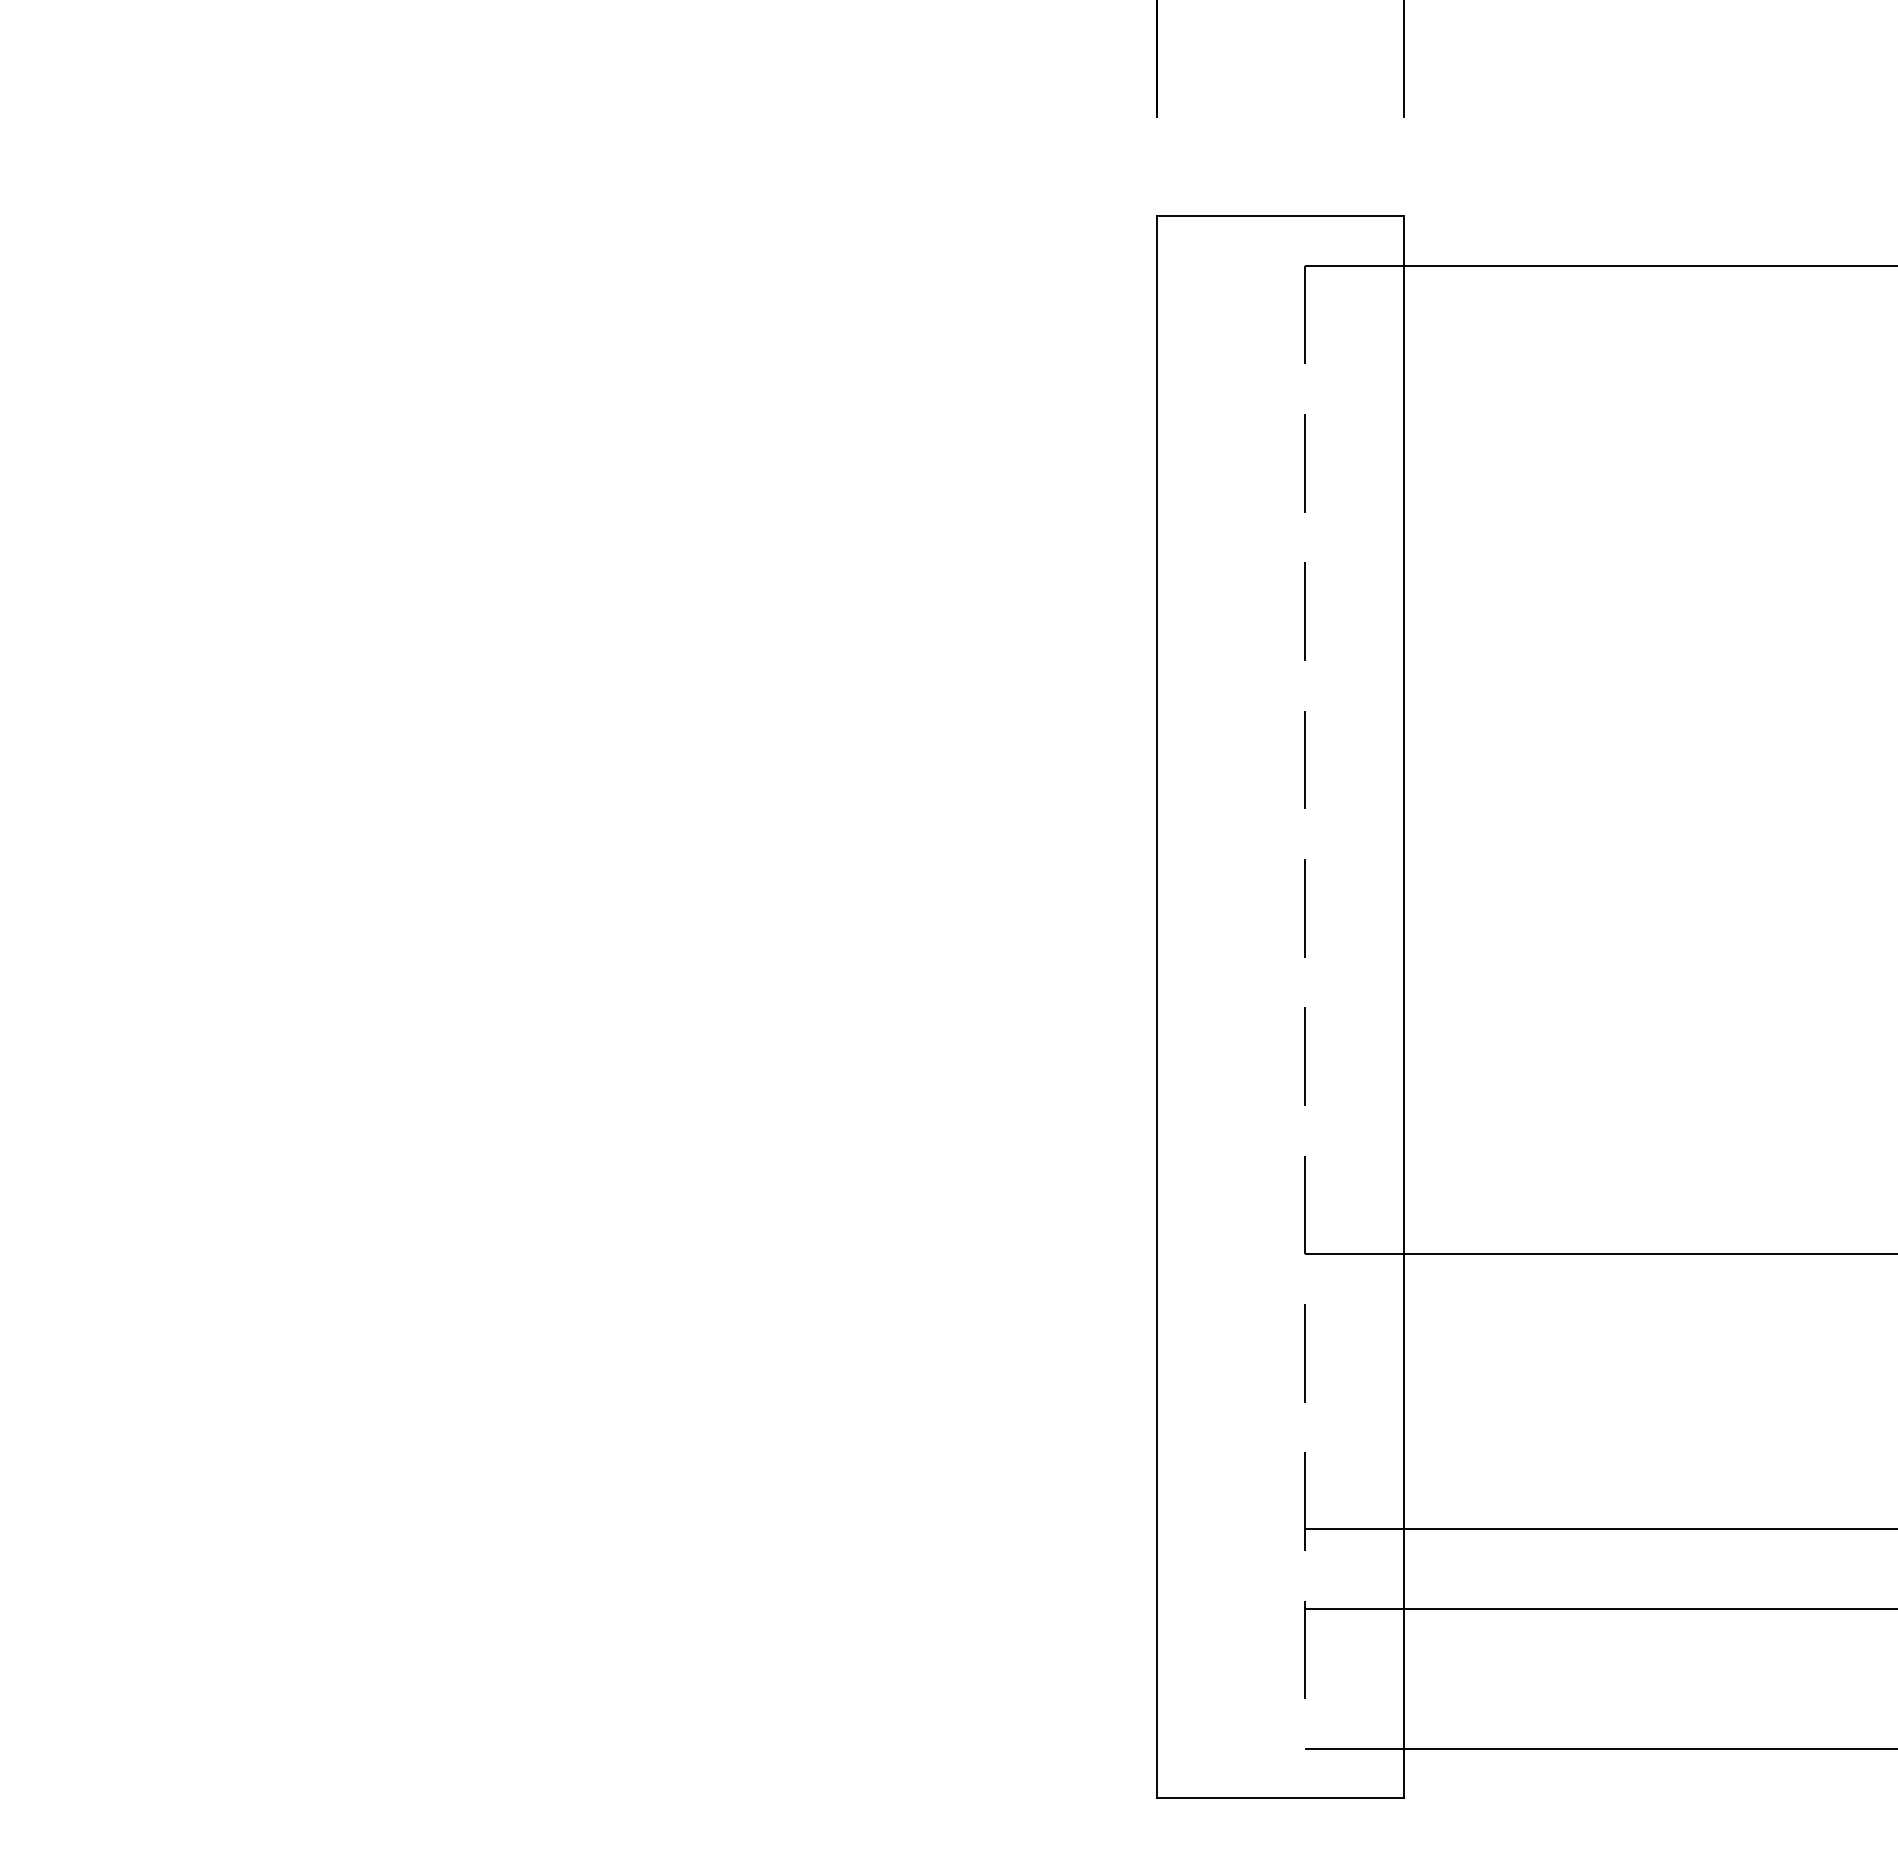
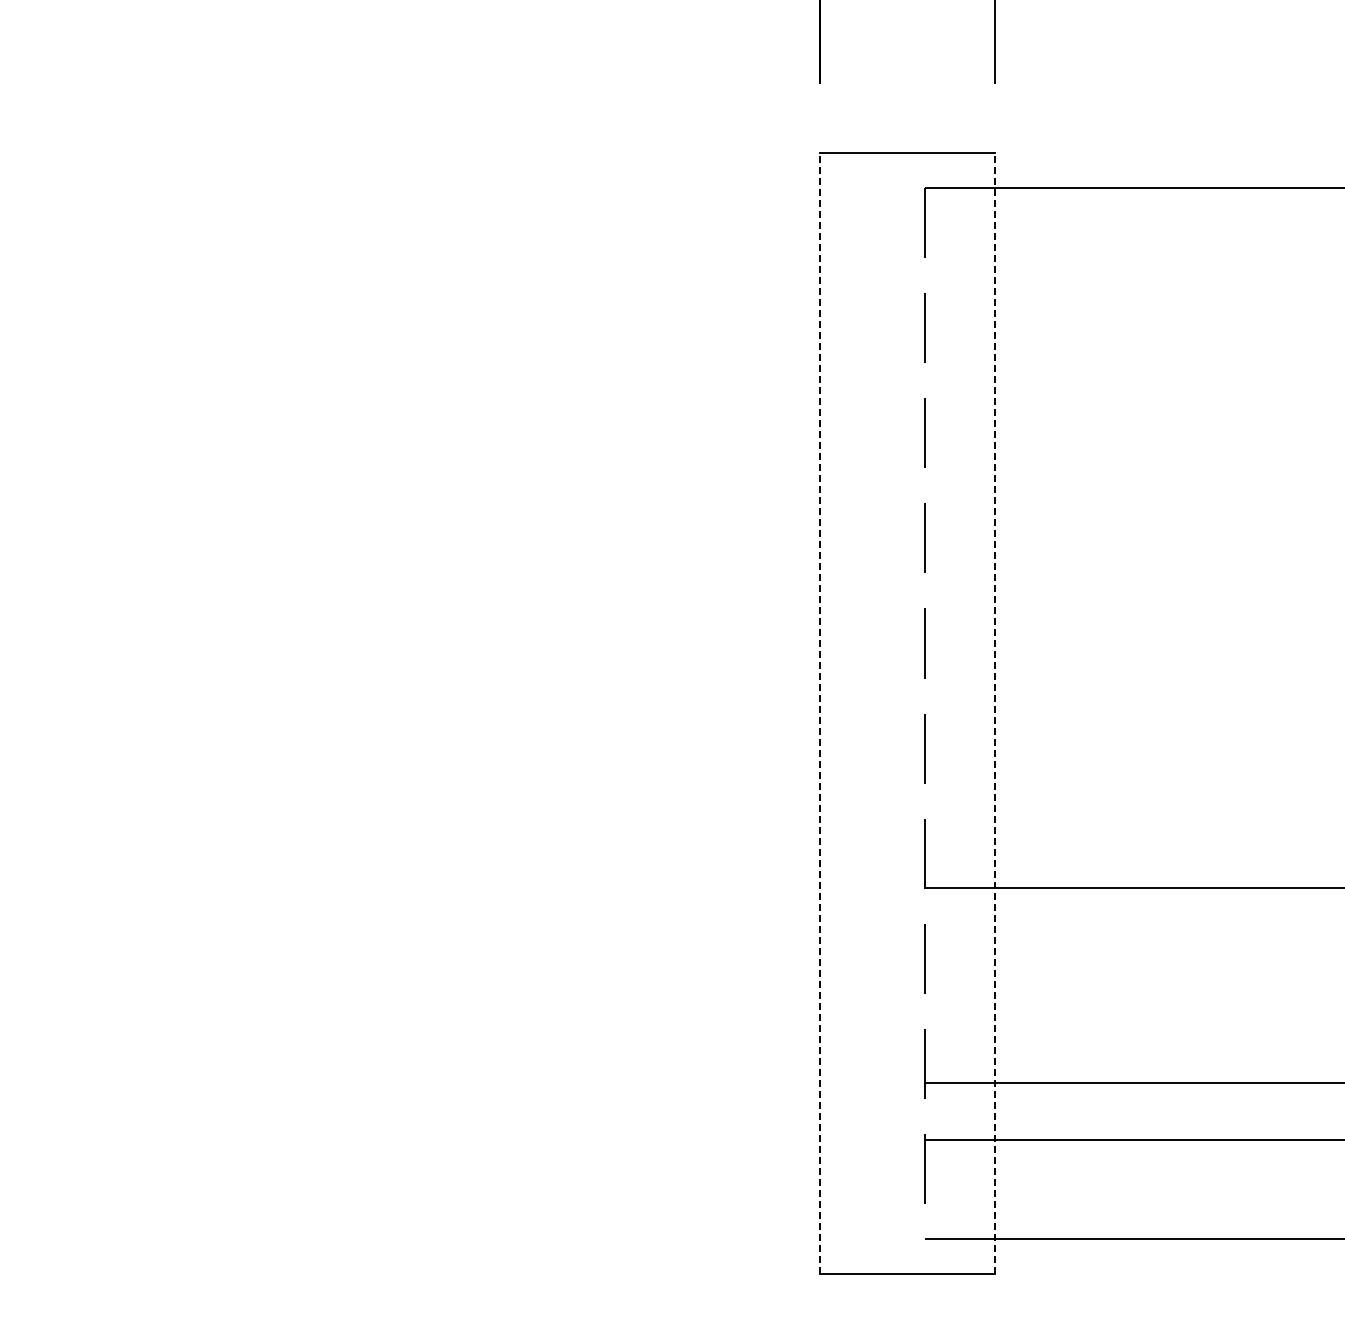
line: (1156, 1007) -> (819, 713), solid -> dashed
line: (1404, 1007) -> (995, 713), solid -> dashed

